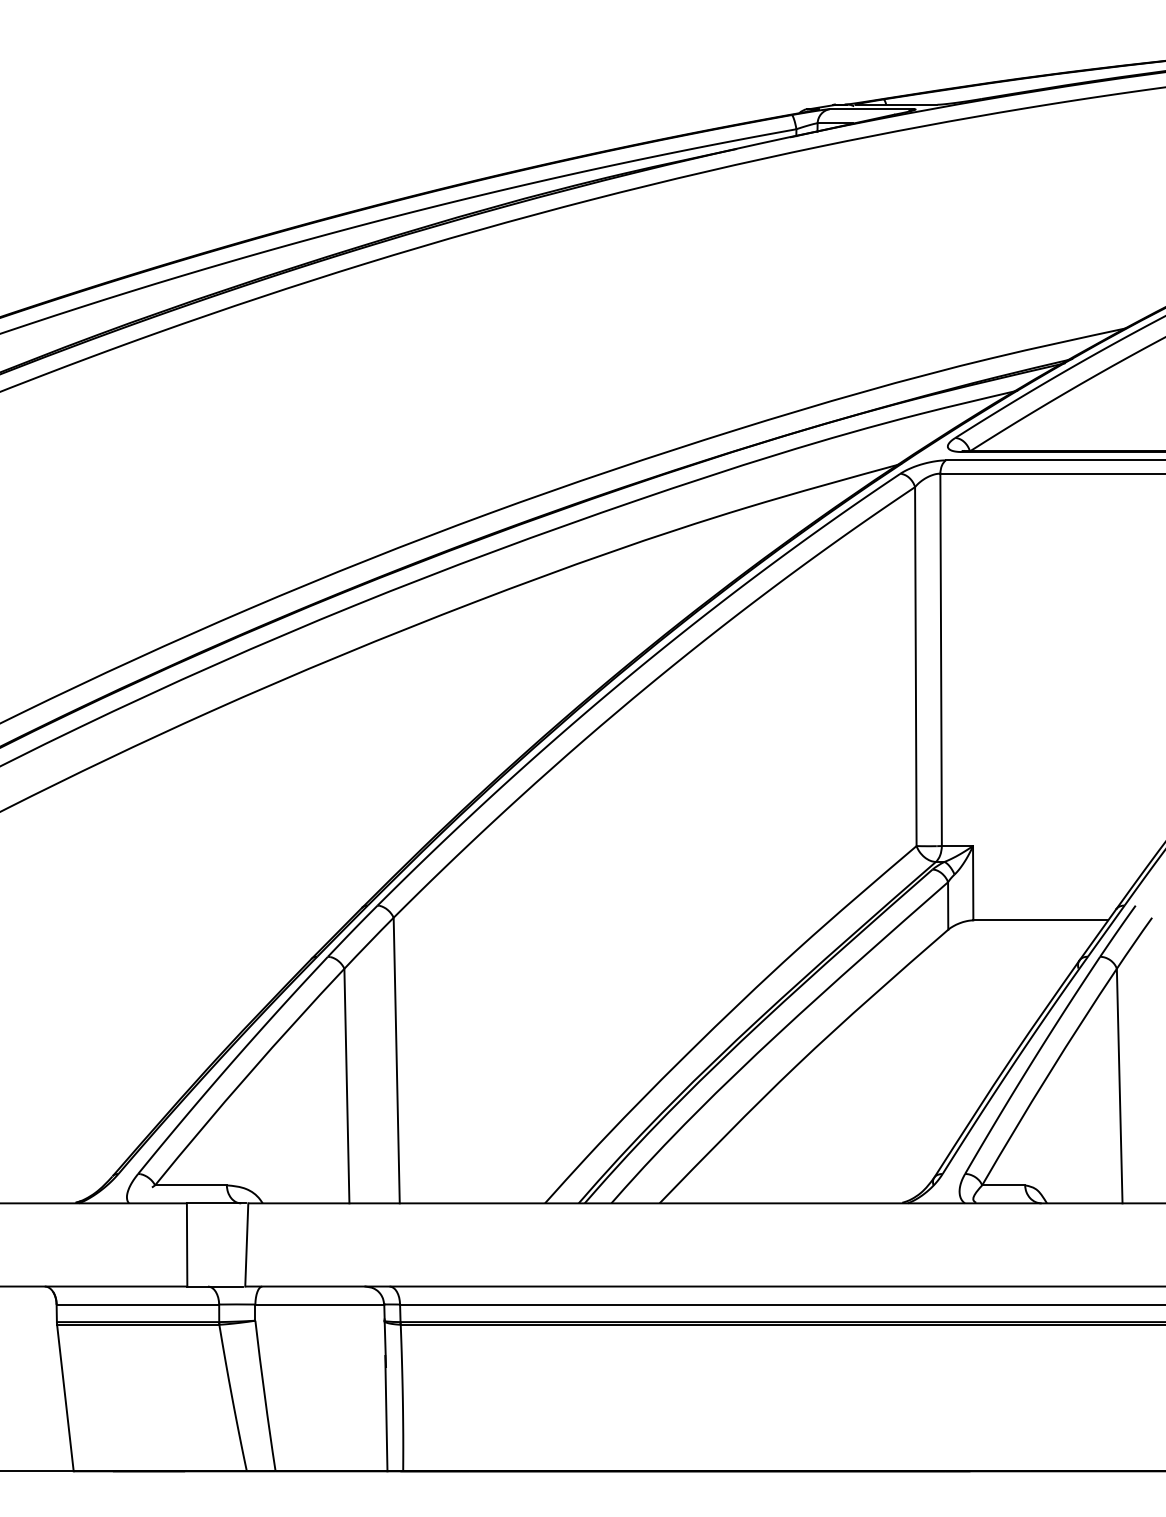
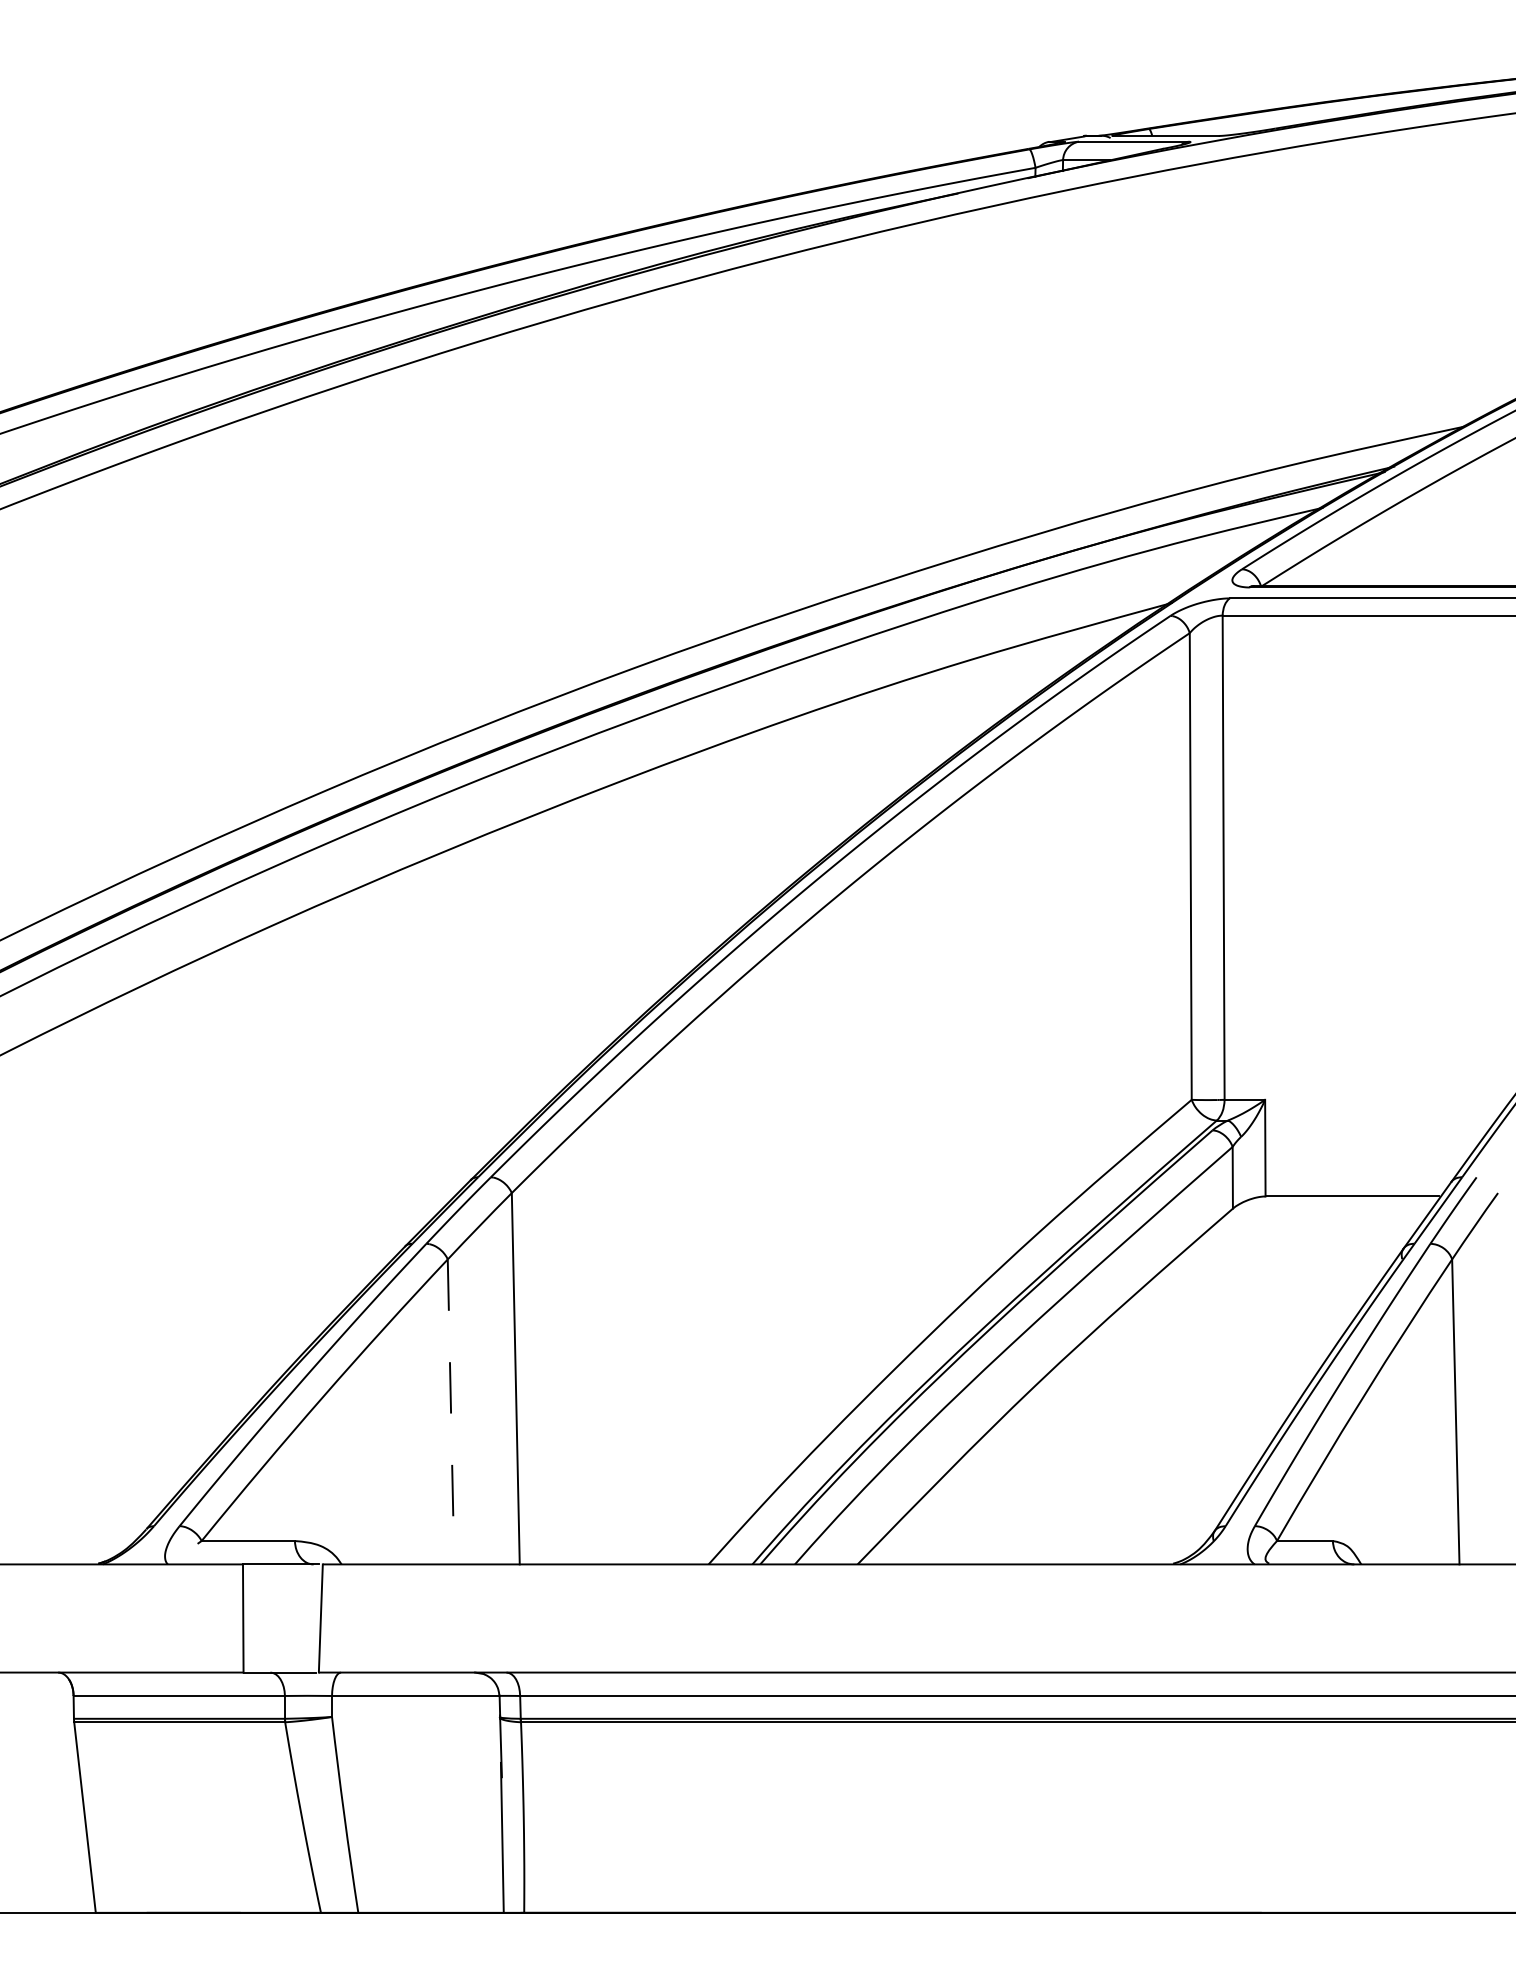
line: (347, 1085) -> (451, 1411), solid -> dashed

